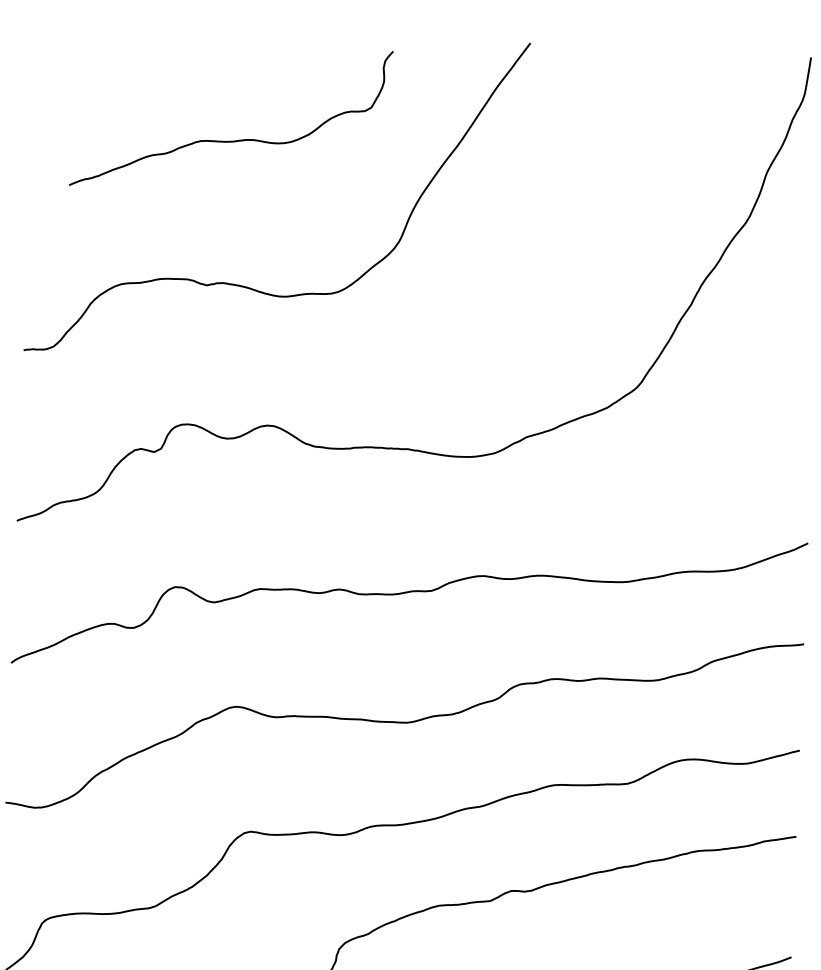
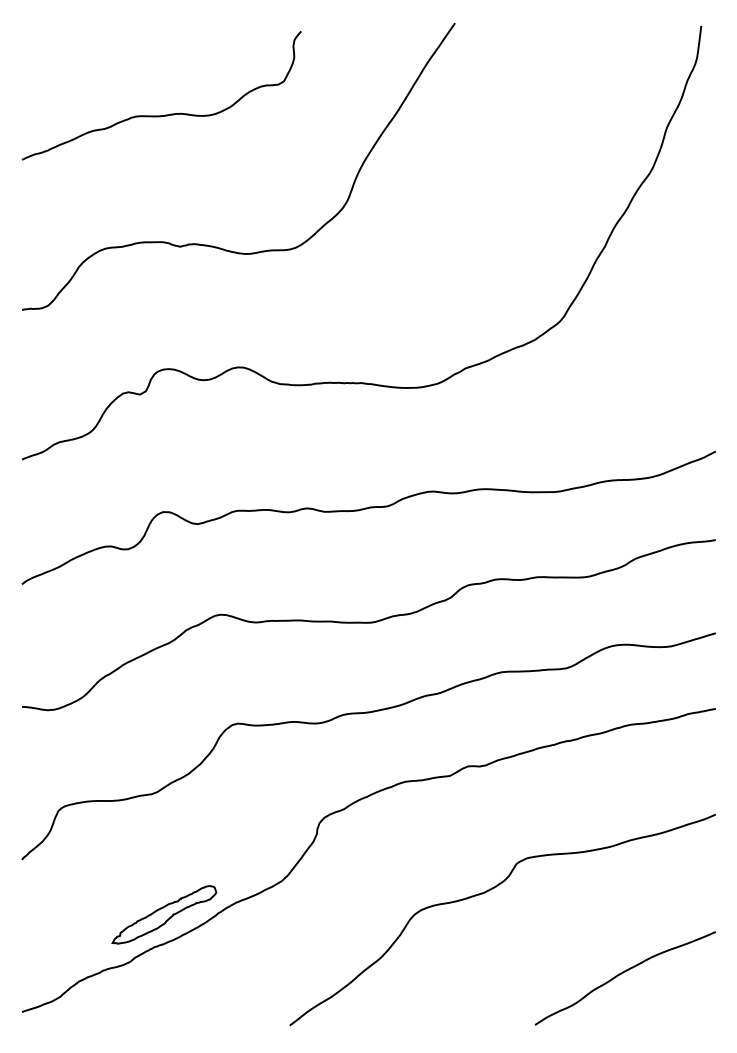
curve: (234, 140) -> (165, 114), moved

